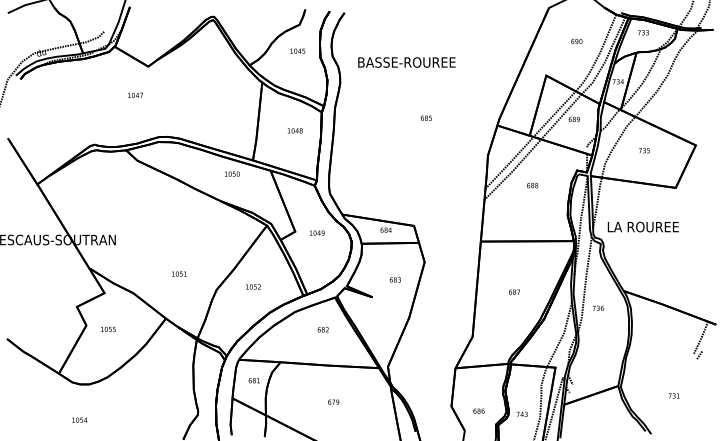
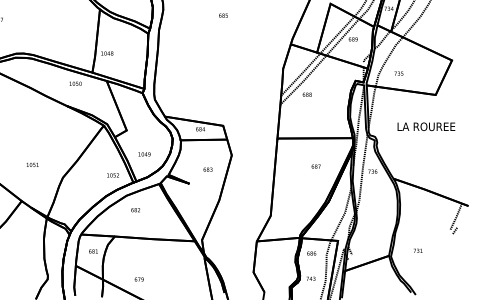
text: (426, 117) -> (223, 15), moved
text: (295, 130) -> (107, 53), moved
text: (644, 150) -> (398, 73), moved
text: (532, 185) -> (307, 94), moved
text: (642, 226) -> (425, 126), moved
text: (317, 232) -> (144, 153), moved
text: (253, 286) -> (113, 175), moved
text: (514, 291) -> (316, 166), moved
text: (598, 307) -> (372, 170), moved
text: (322, 329) -> (135, 209), moved
text: (673, 395) -> (417, 250), moved
text: (333, 401) -> (139, 278), moved
text: (478, 410) -> (311, 252), moved

